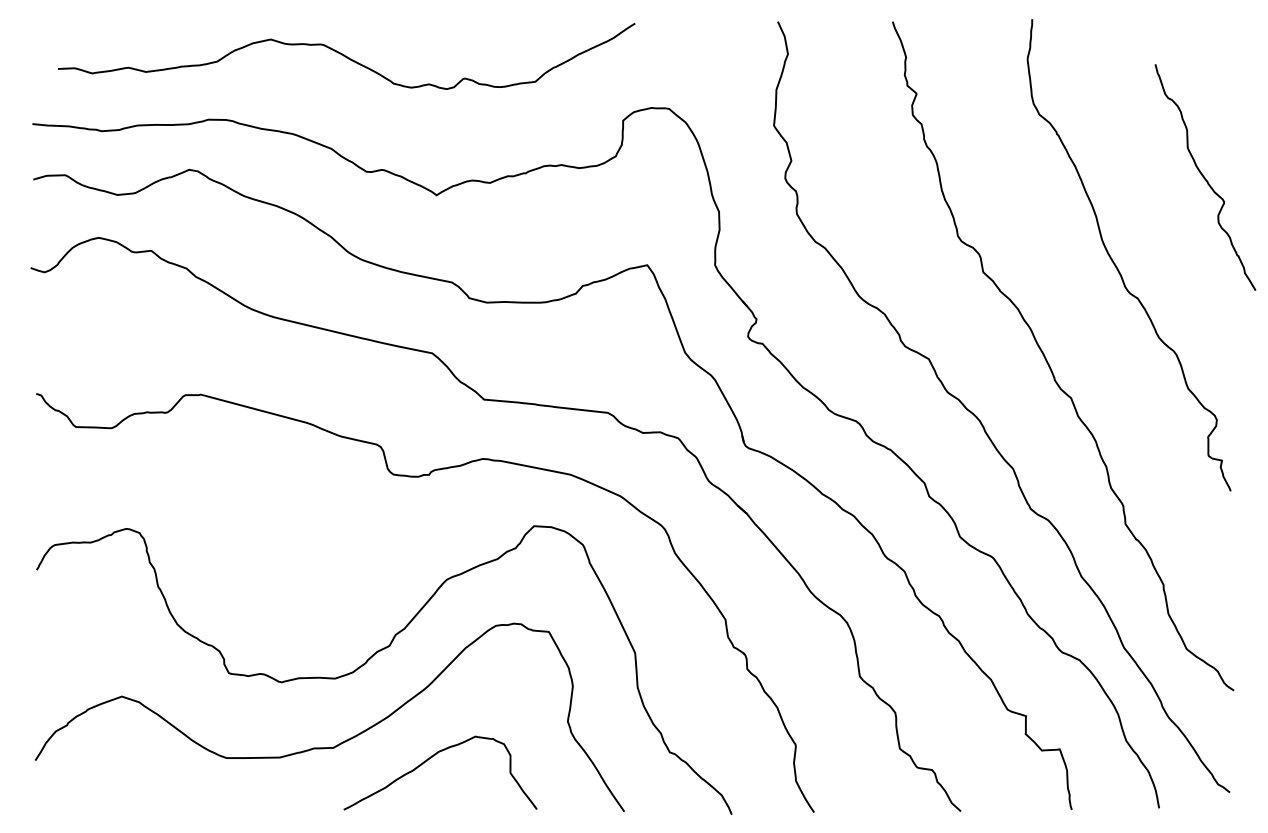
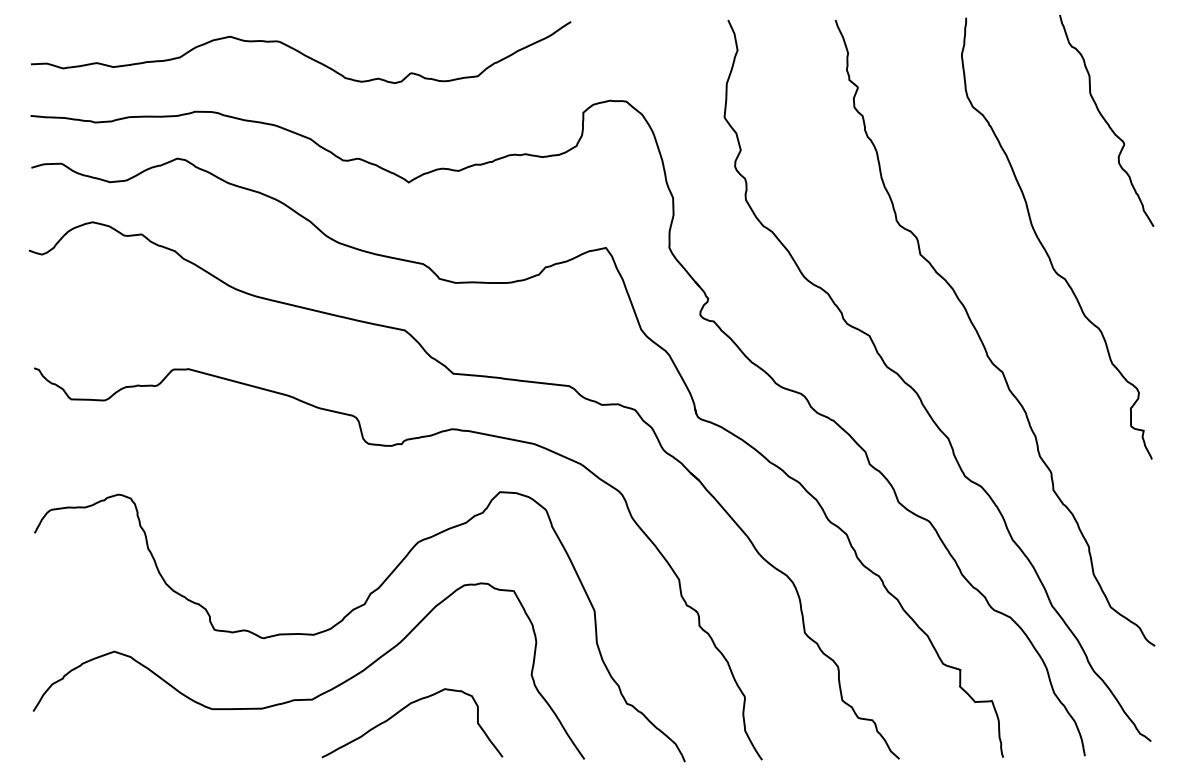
curve: (346, 56) -> (301, 52), moved
curve: (1205, 177) -> (1106, 120), moved

